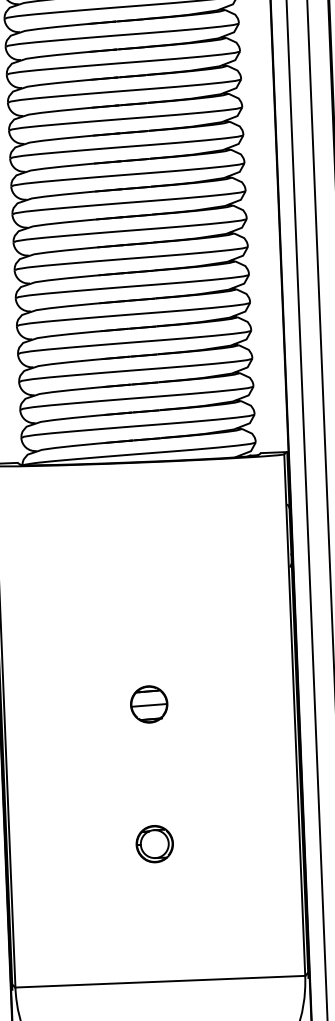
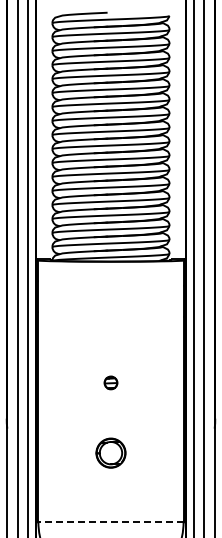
part: (148, 703) -> (110, 382), size x0.7
part: (153, 843) -> (110, 452), size x1.6
line: (159, 981) -> (110, 521), solid -> dashed

